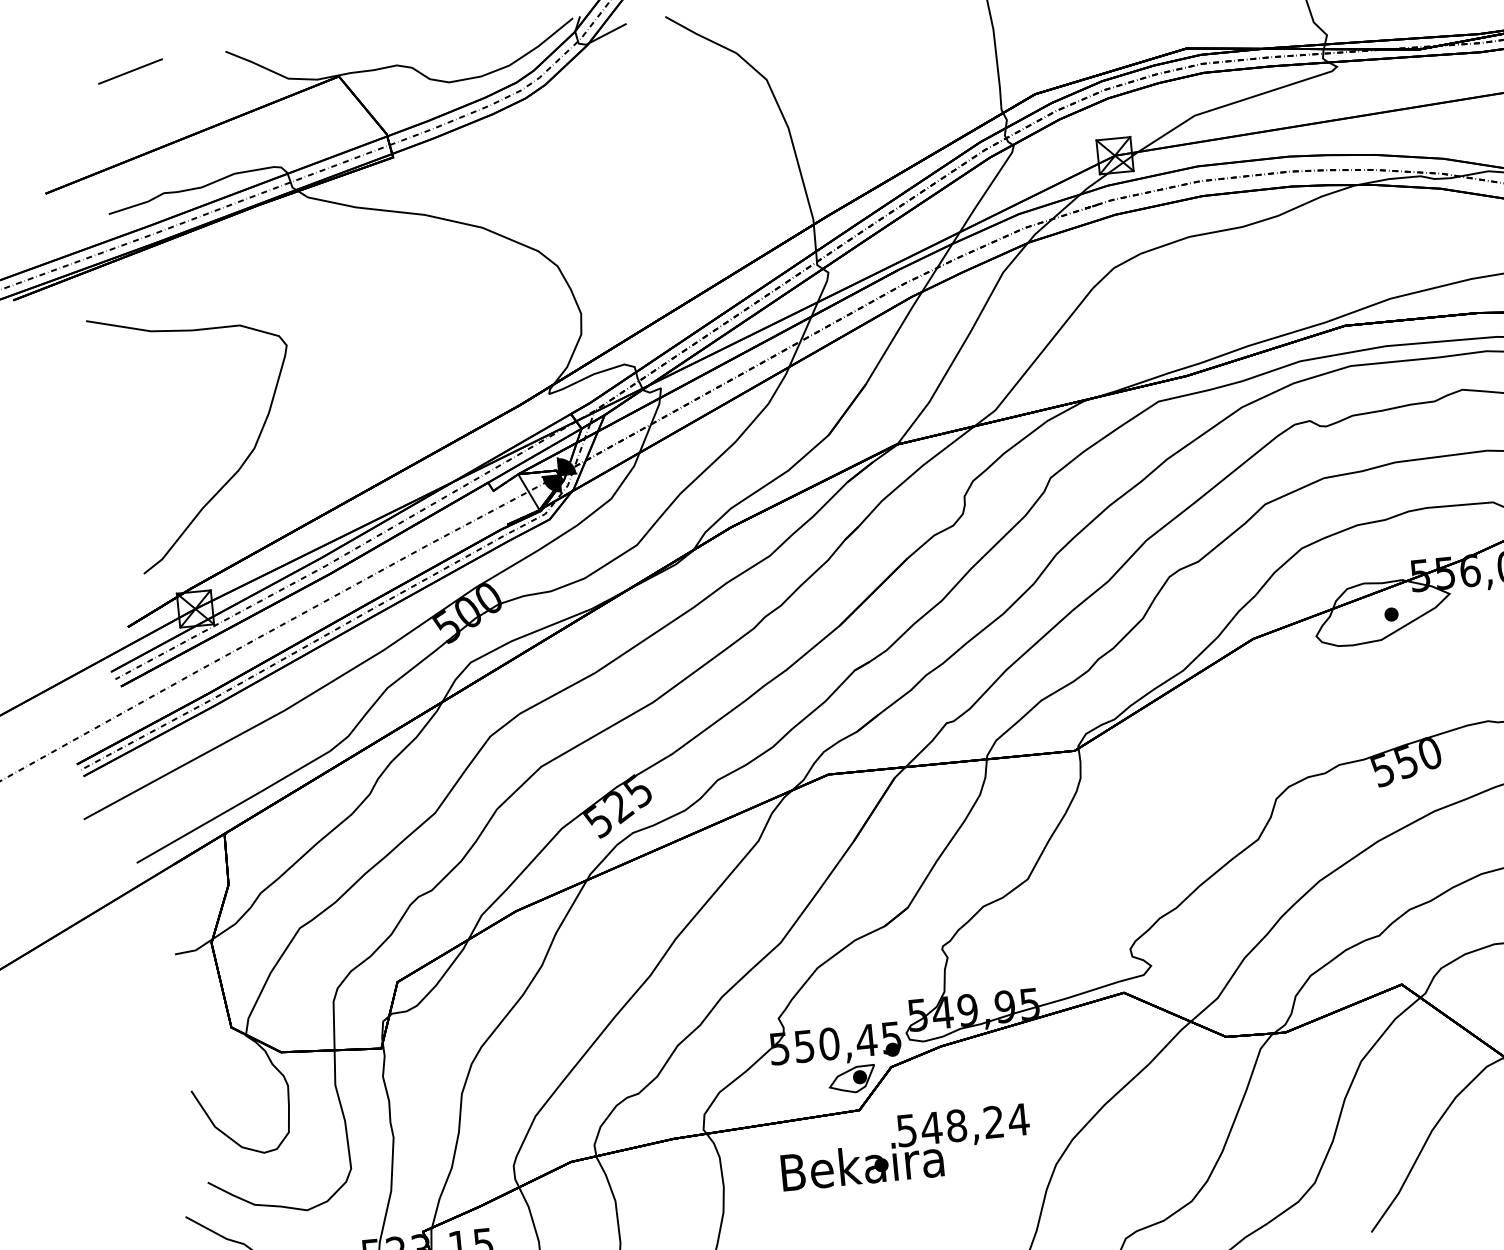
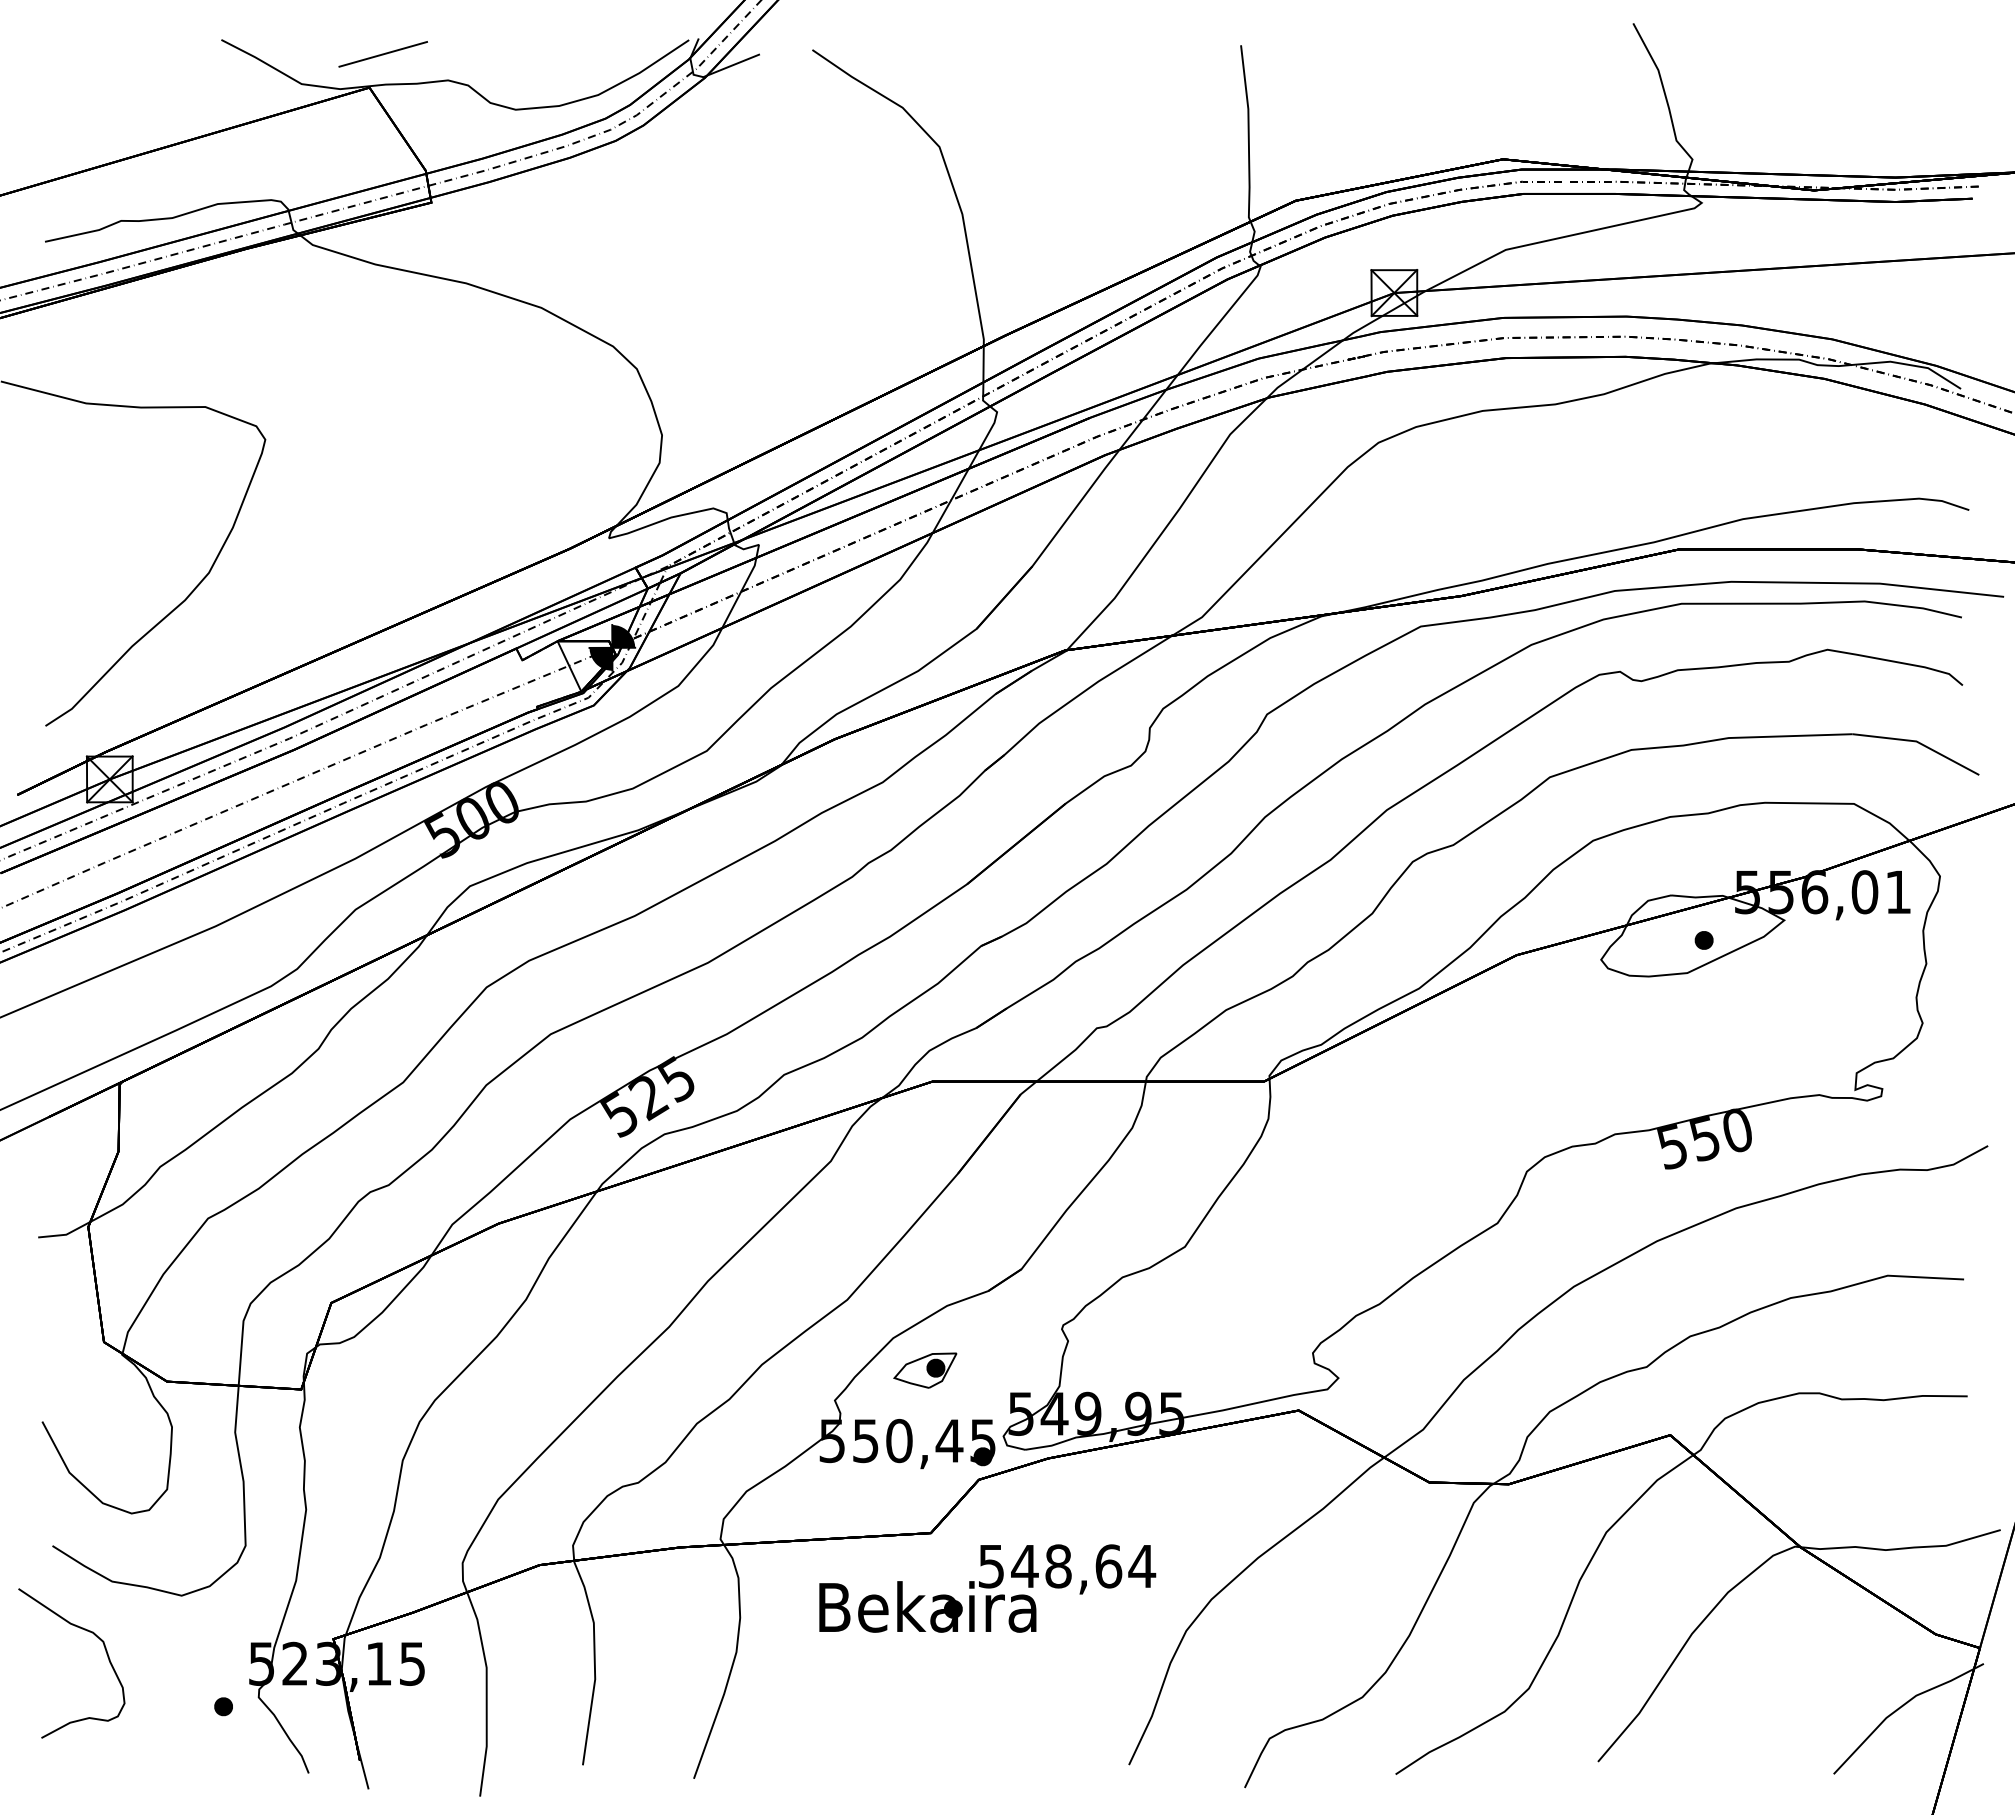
line: (130, 71) -> (382, 54), moved
part: (852, 1079) -> (925, 1370), moved
text: (993, 1122) -> (1108, 1566), 548,24 -> 548,64

